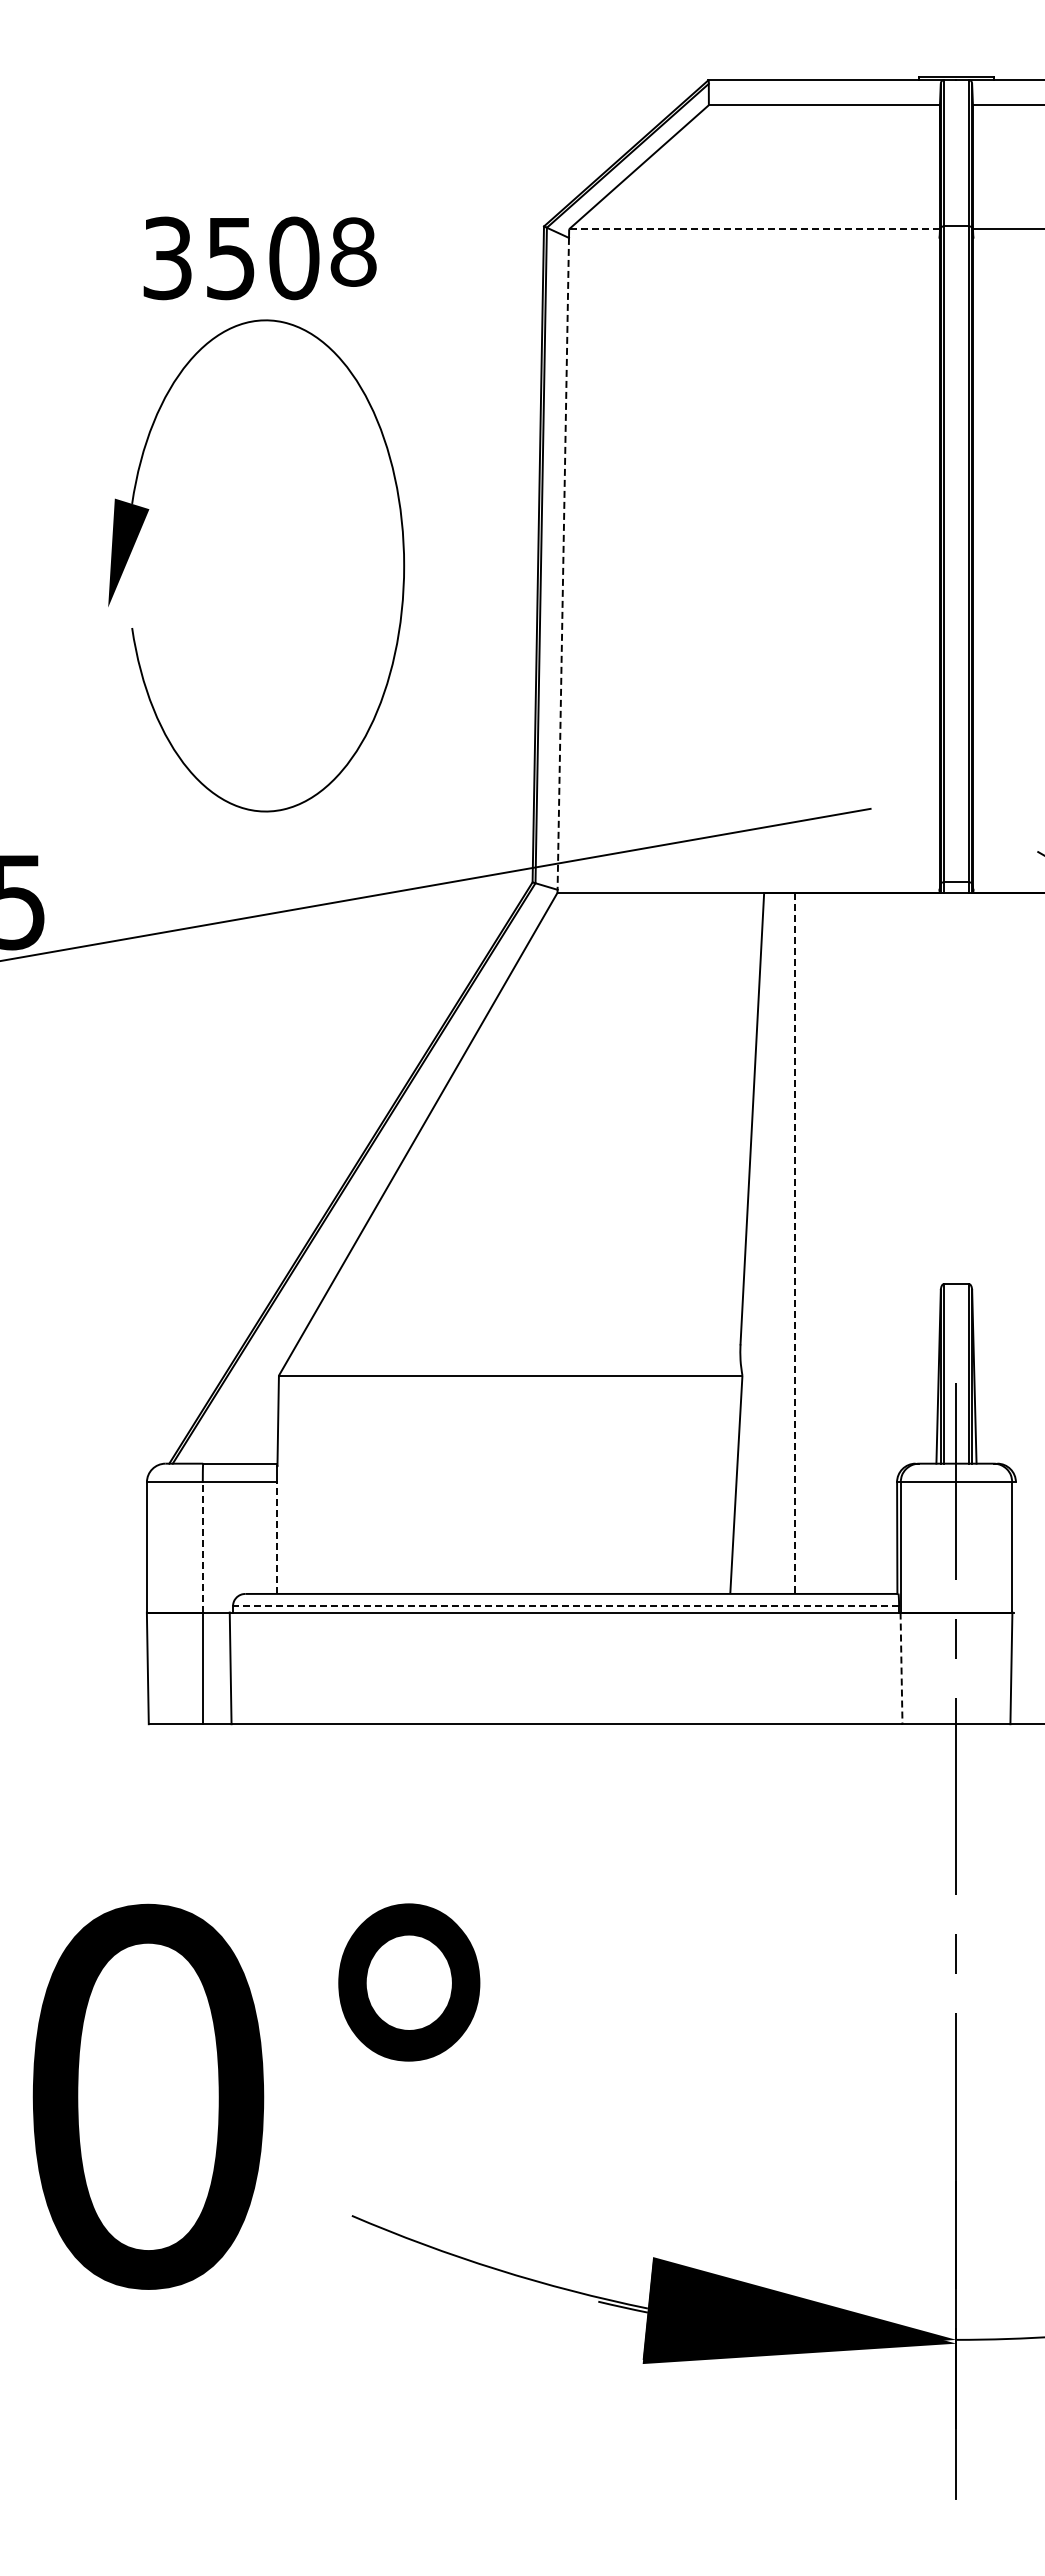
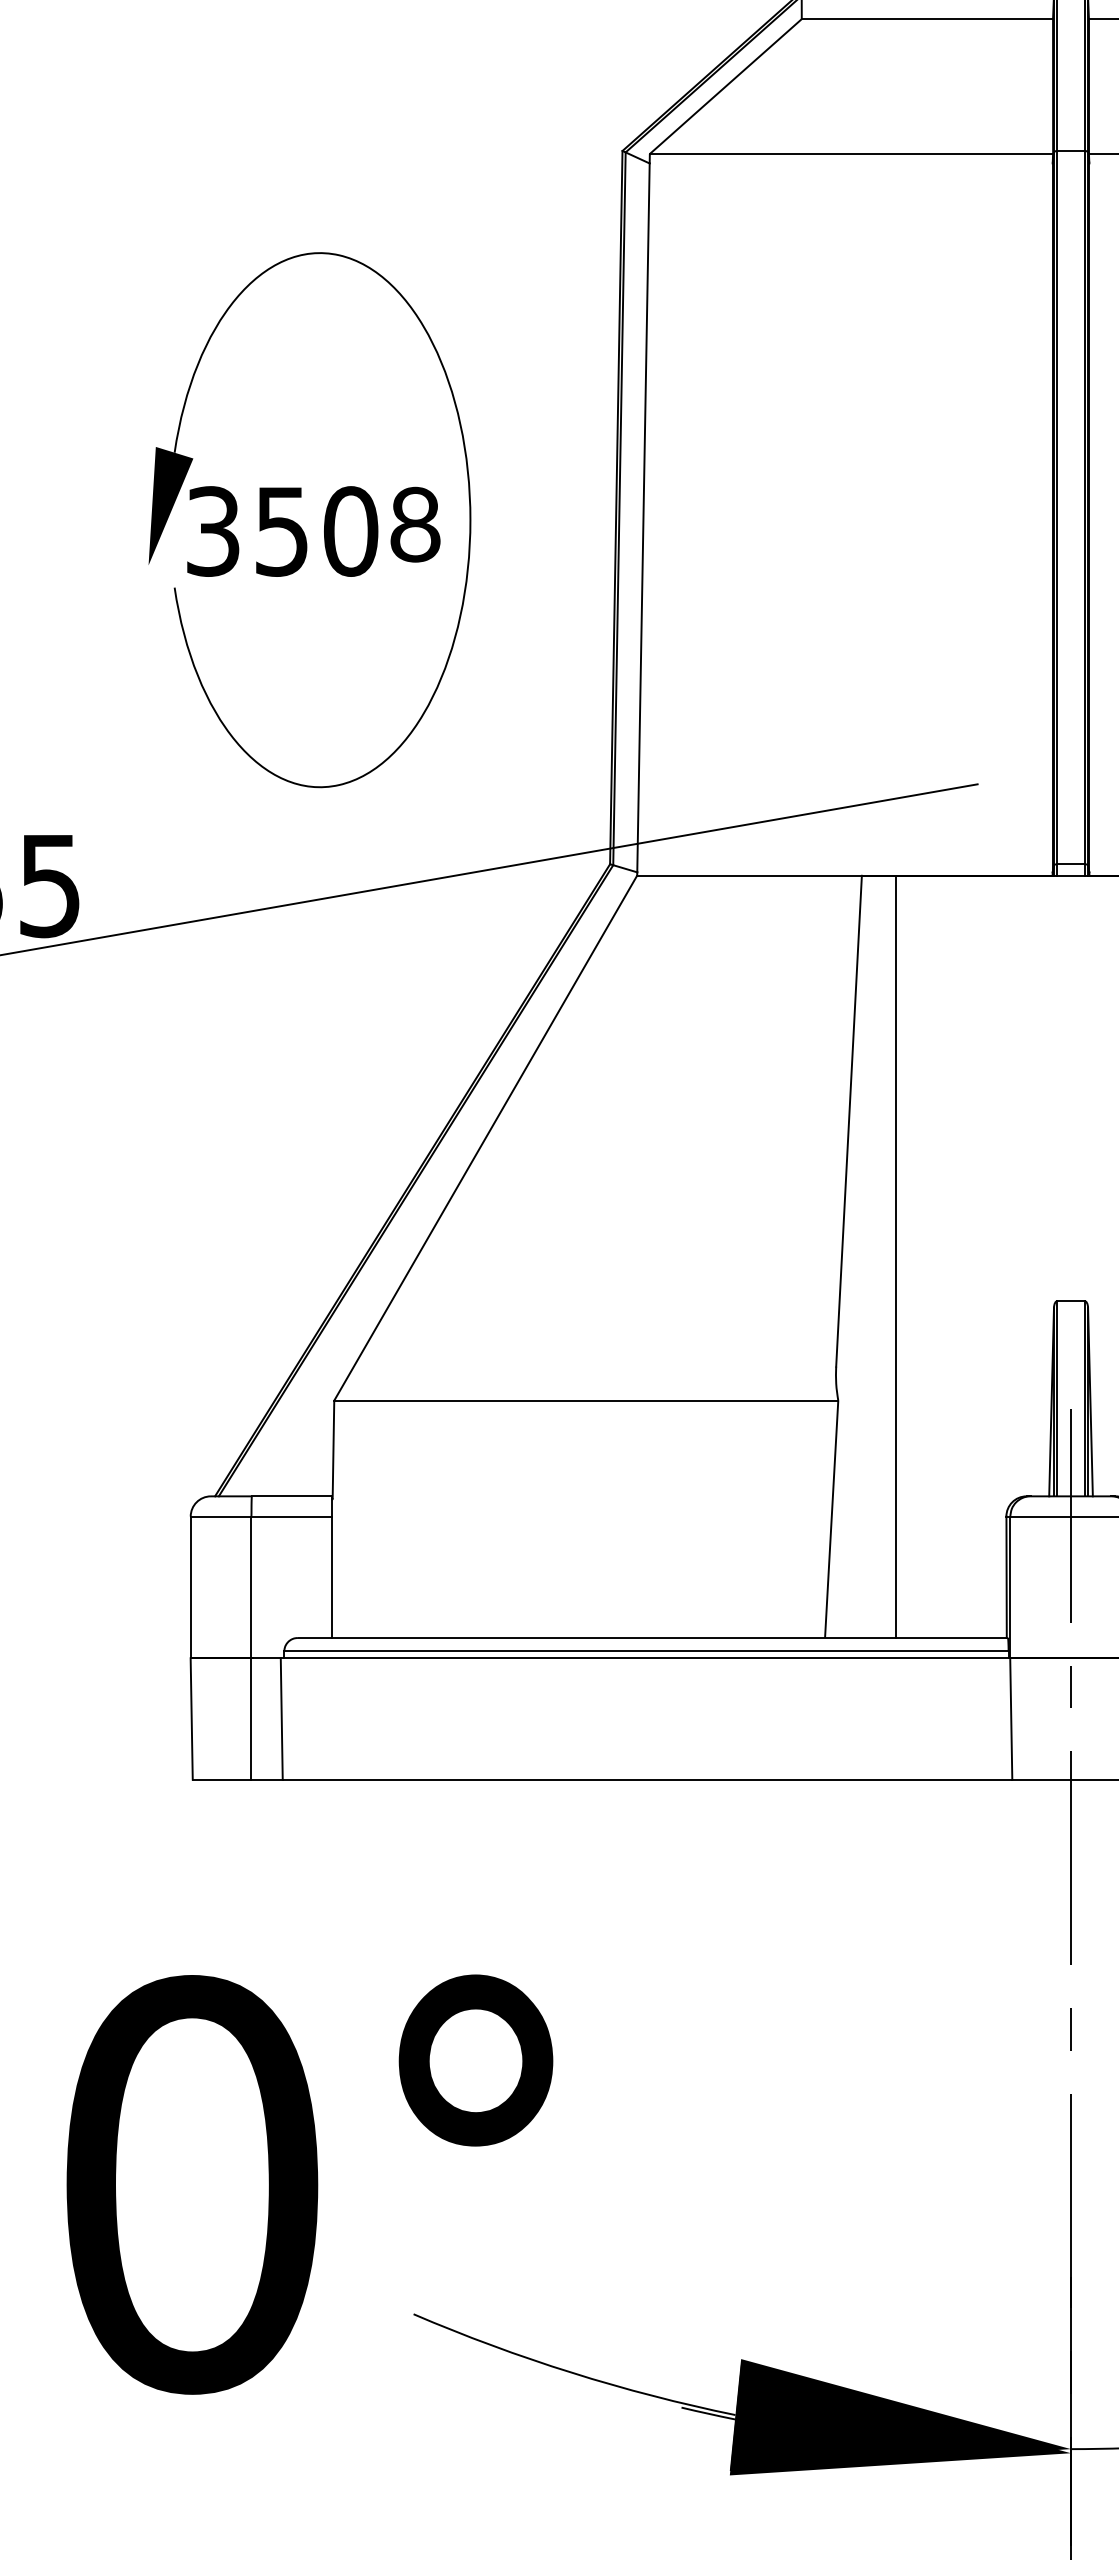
line: (754, 229) -> (851, 154), dashed -> solid
text: (259, 258) -> (313, 531), moved
line: (563, 563) -> (643, 517), dashed -> solid
line: (795, 1243) -> (895, 1256), dashed -> solid
line: (277, 1538) -> (332, 1577), dashed -> solid
line: (202, 1546) -> (251, 1586), dashed -> solid
line: (565, 1606) -> (645, 1651), dashed -> solid
line: (901, 1668) -> (1011, 1719), dashed -> solid

